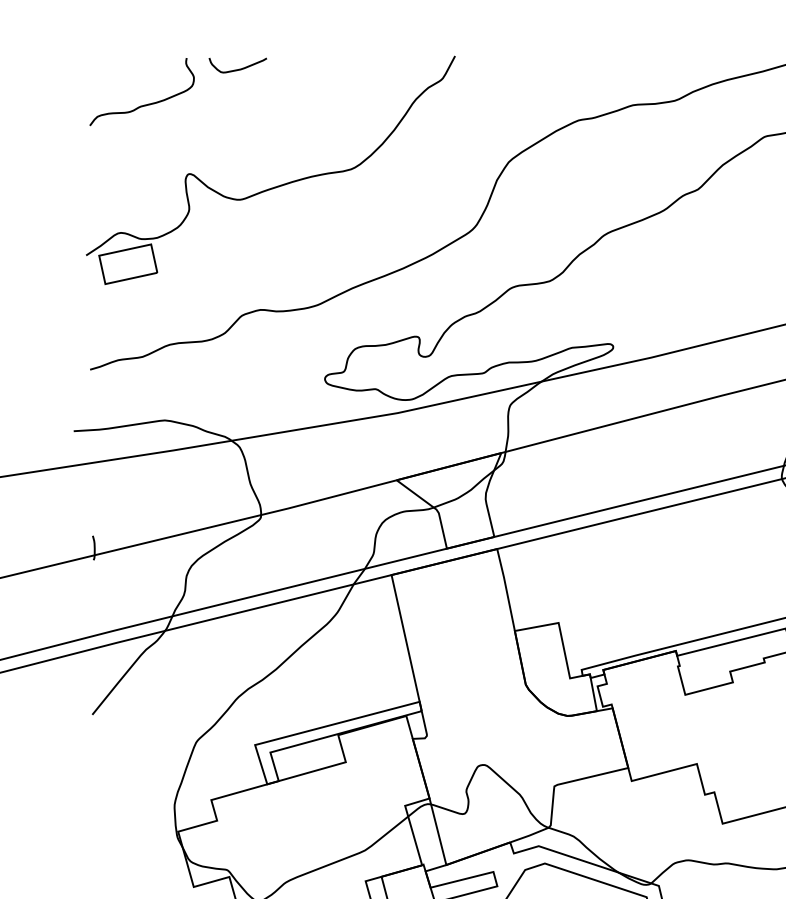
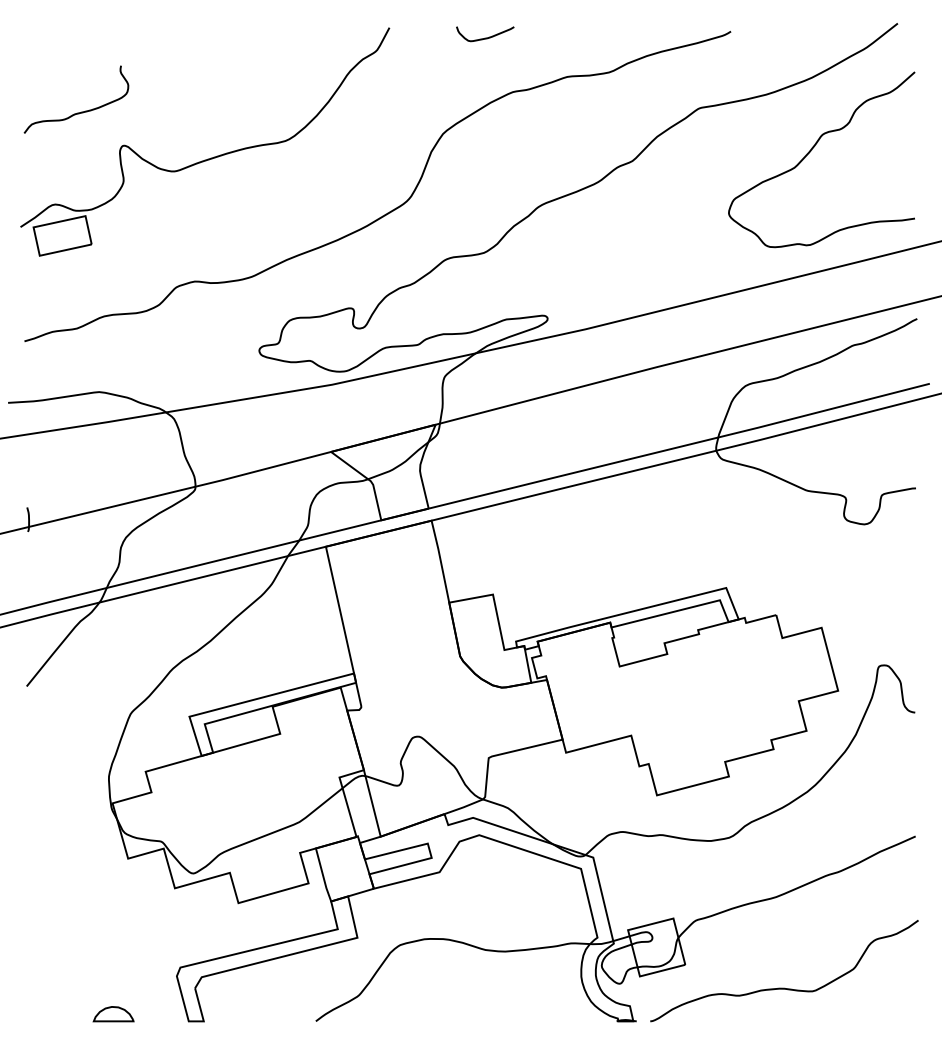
curve: (238, 68) -> (485, 37), moved
curve: (147, 103) -> (81, 111), moved

